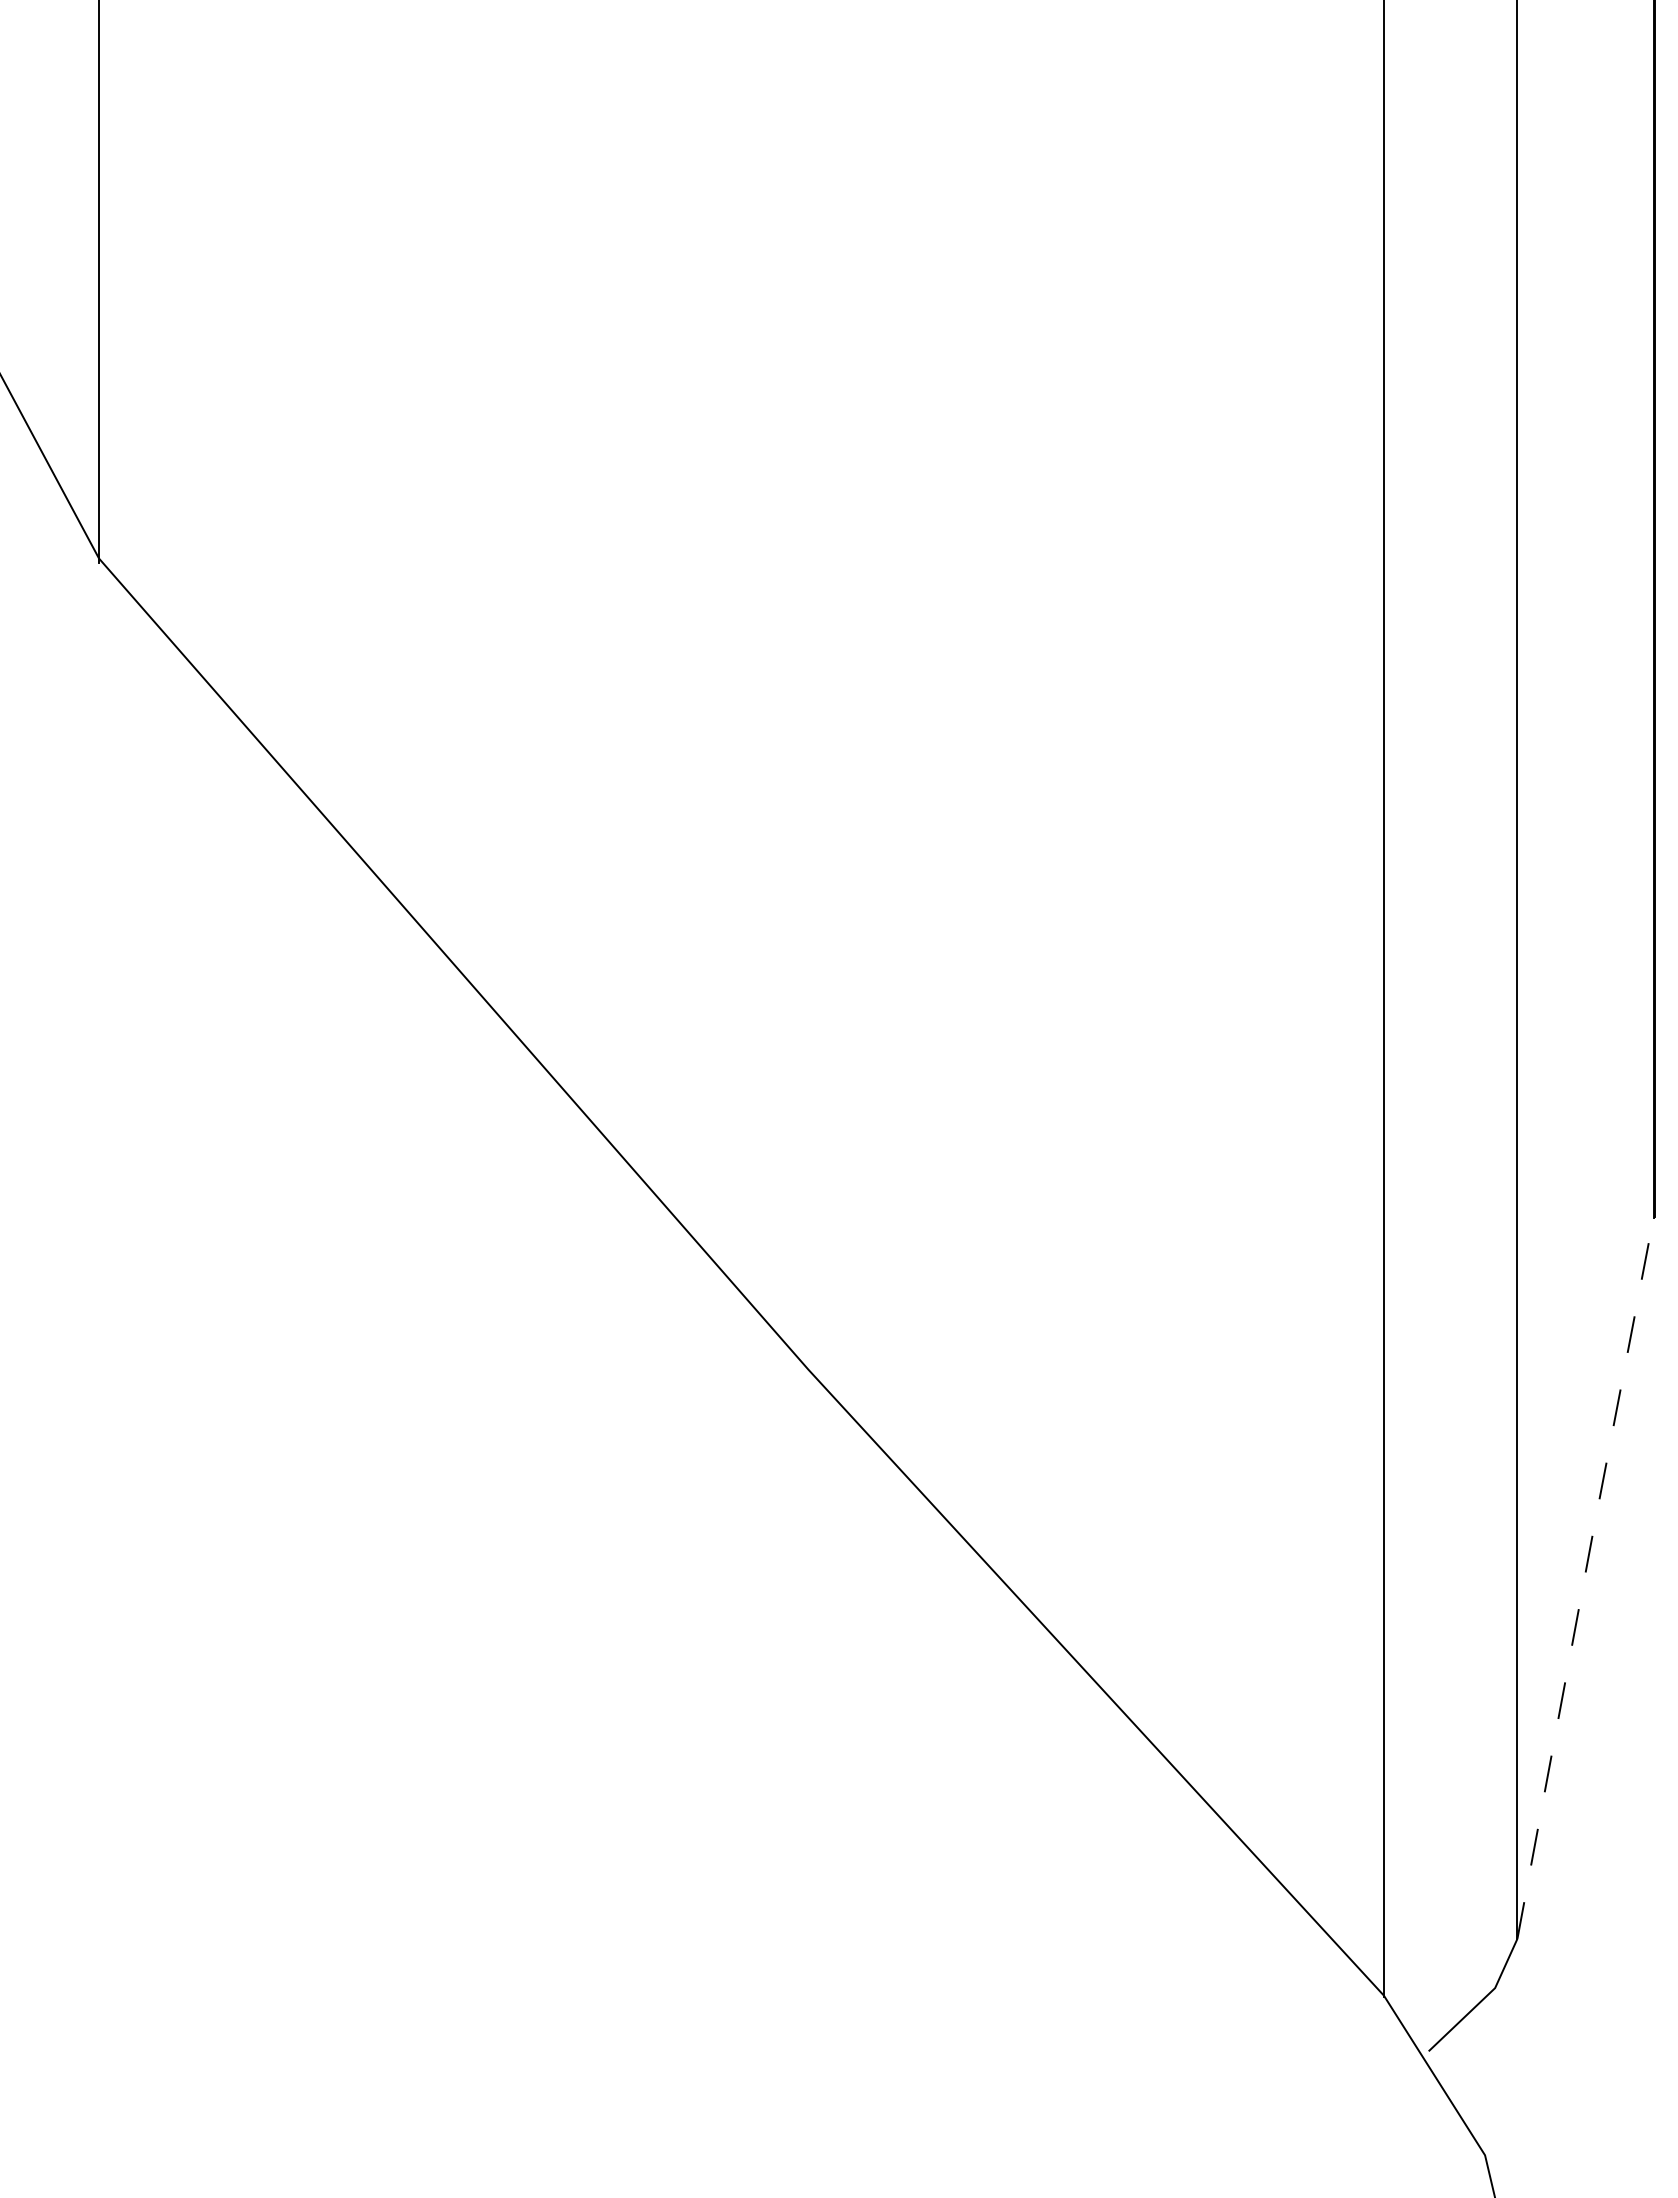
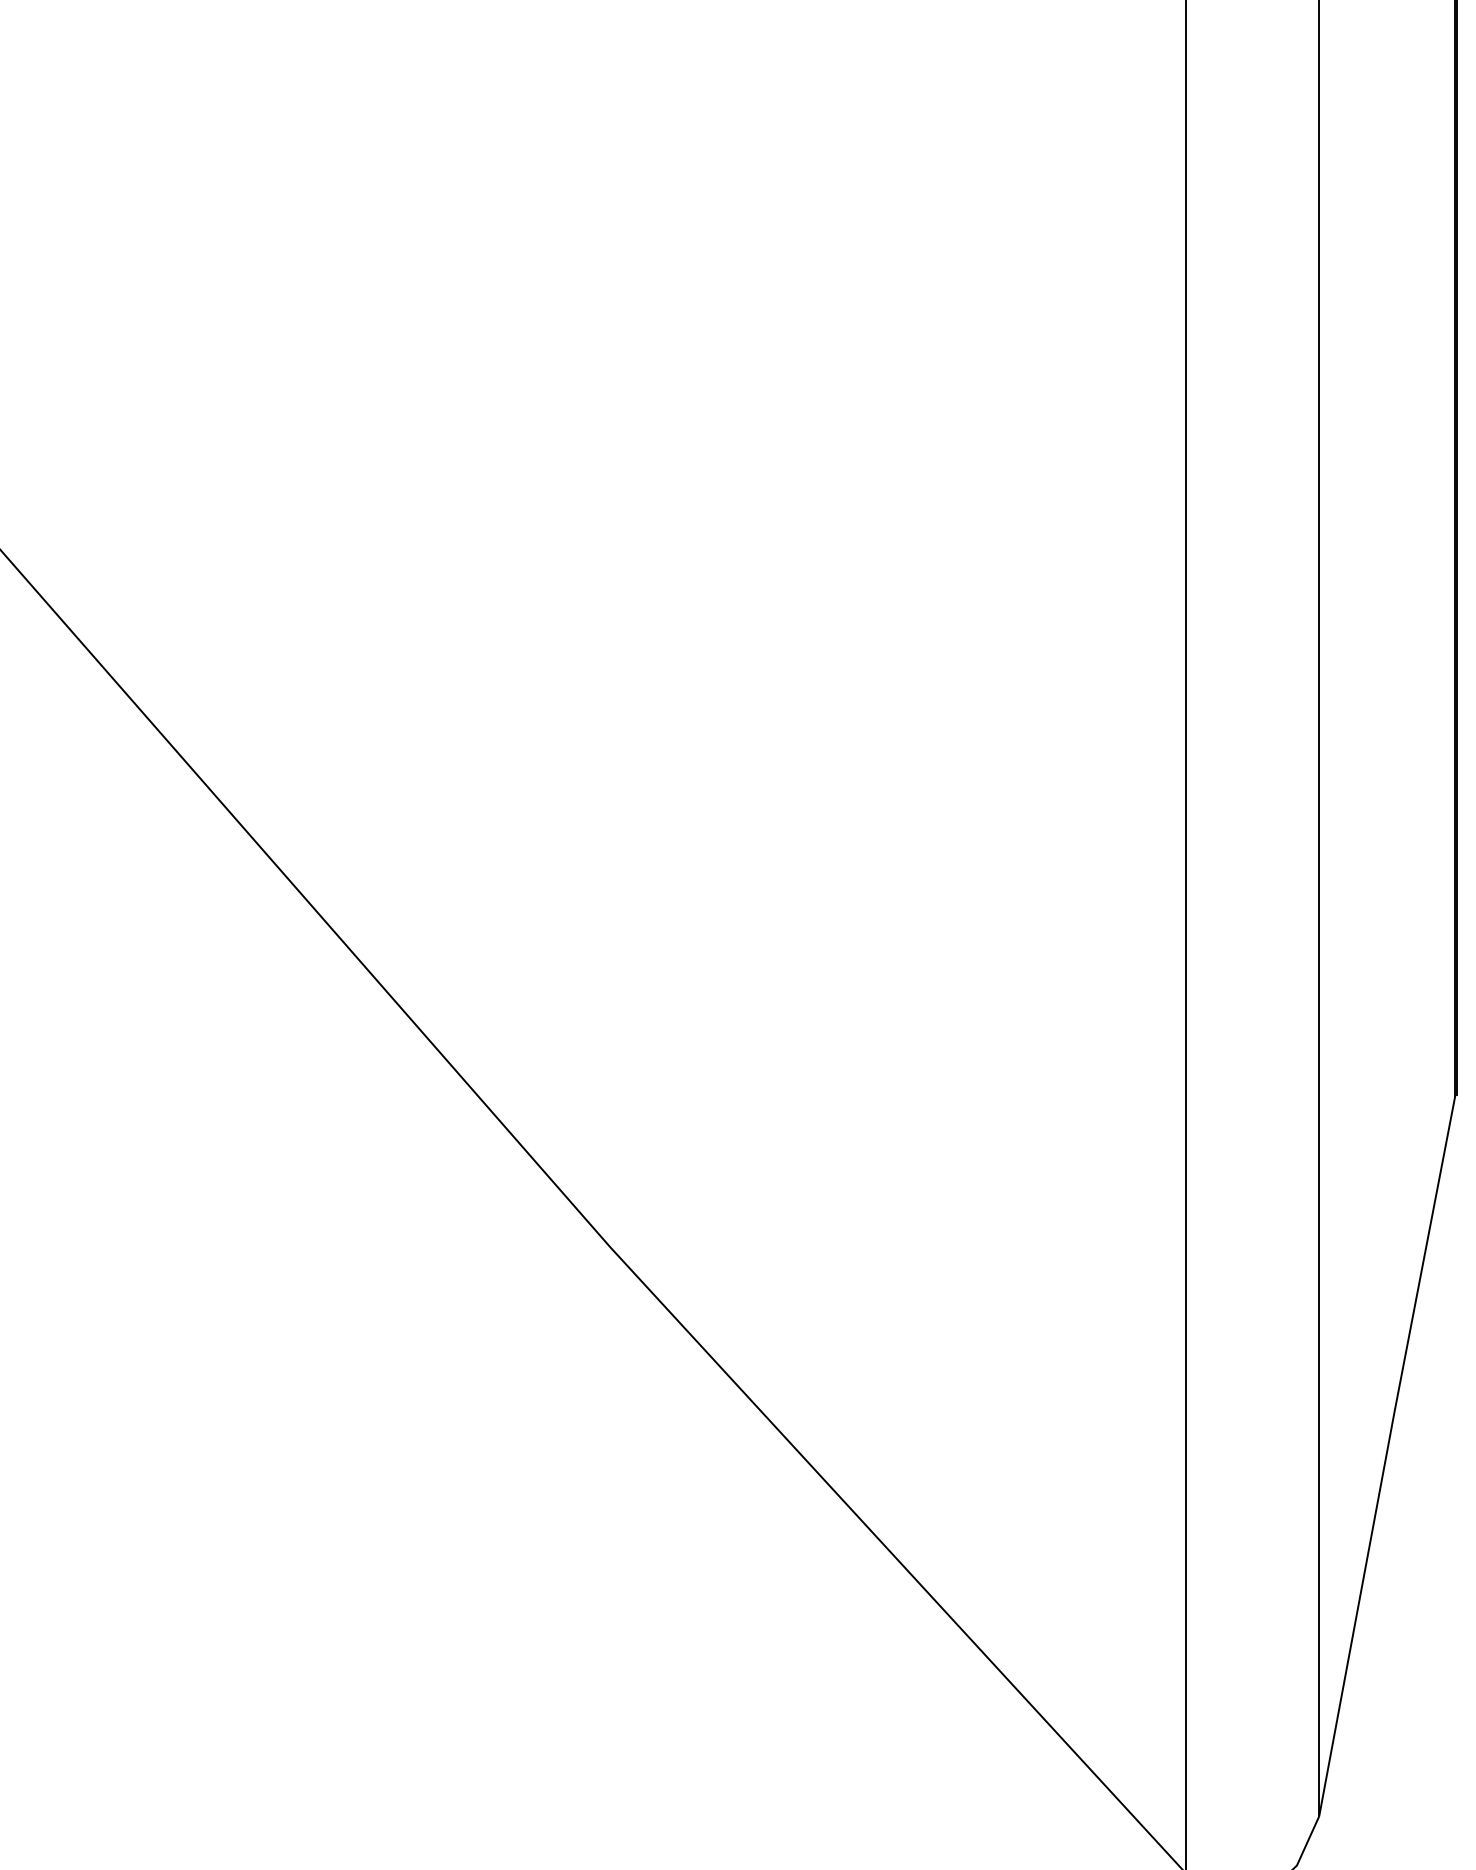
line: (1584, 1577) -> (1386, 1454), dashed -> solid

